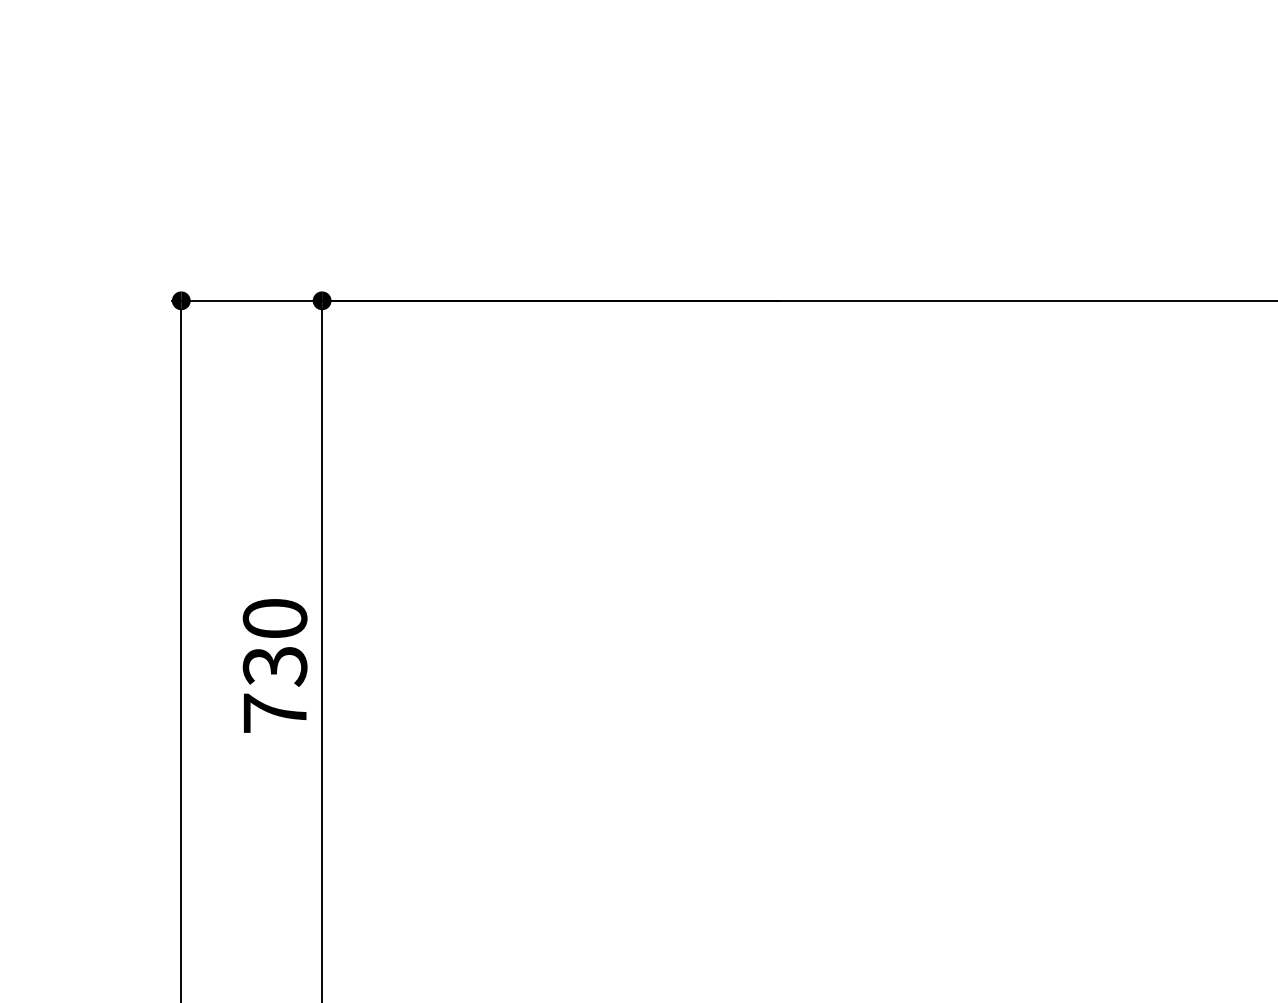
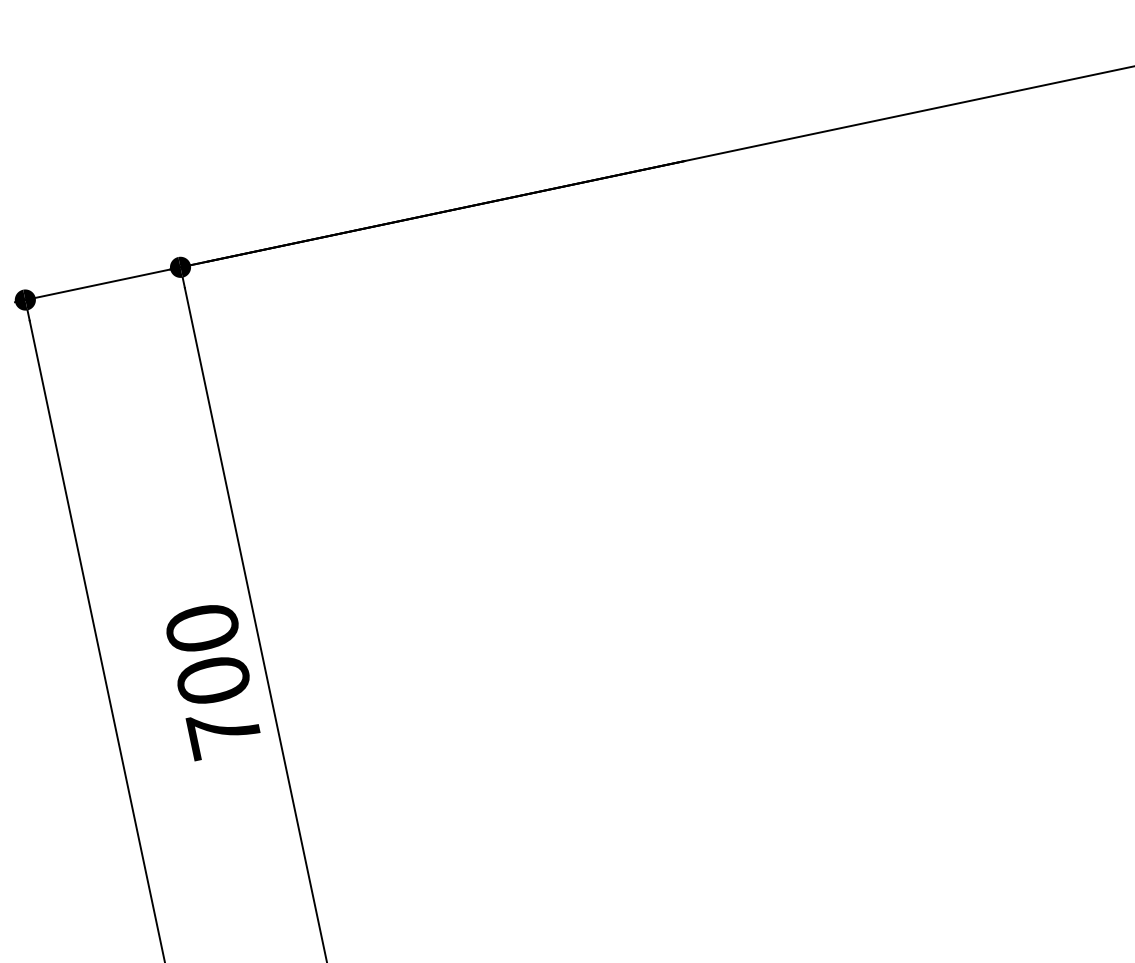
text: (274, 666) -> (212, 681), 730 -> 700

